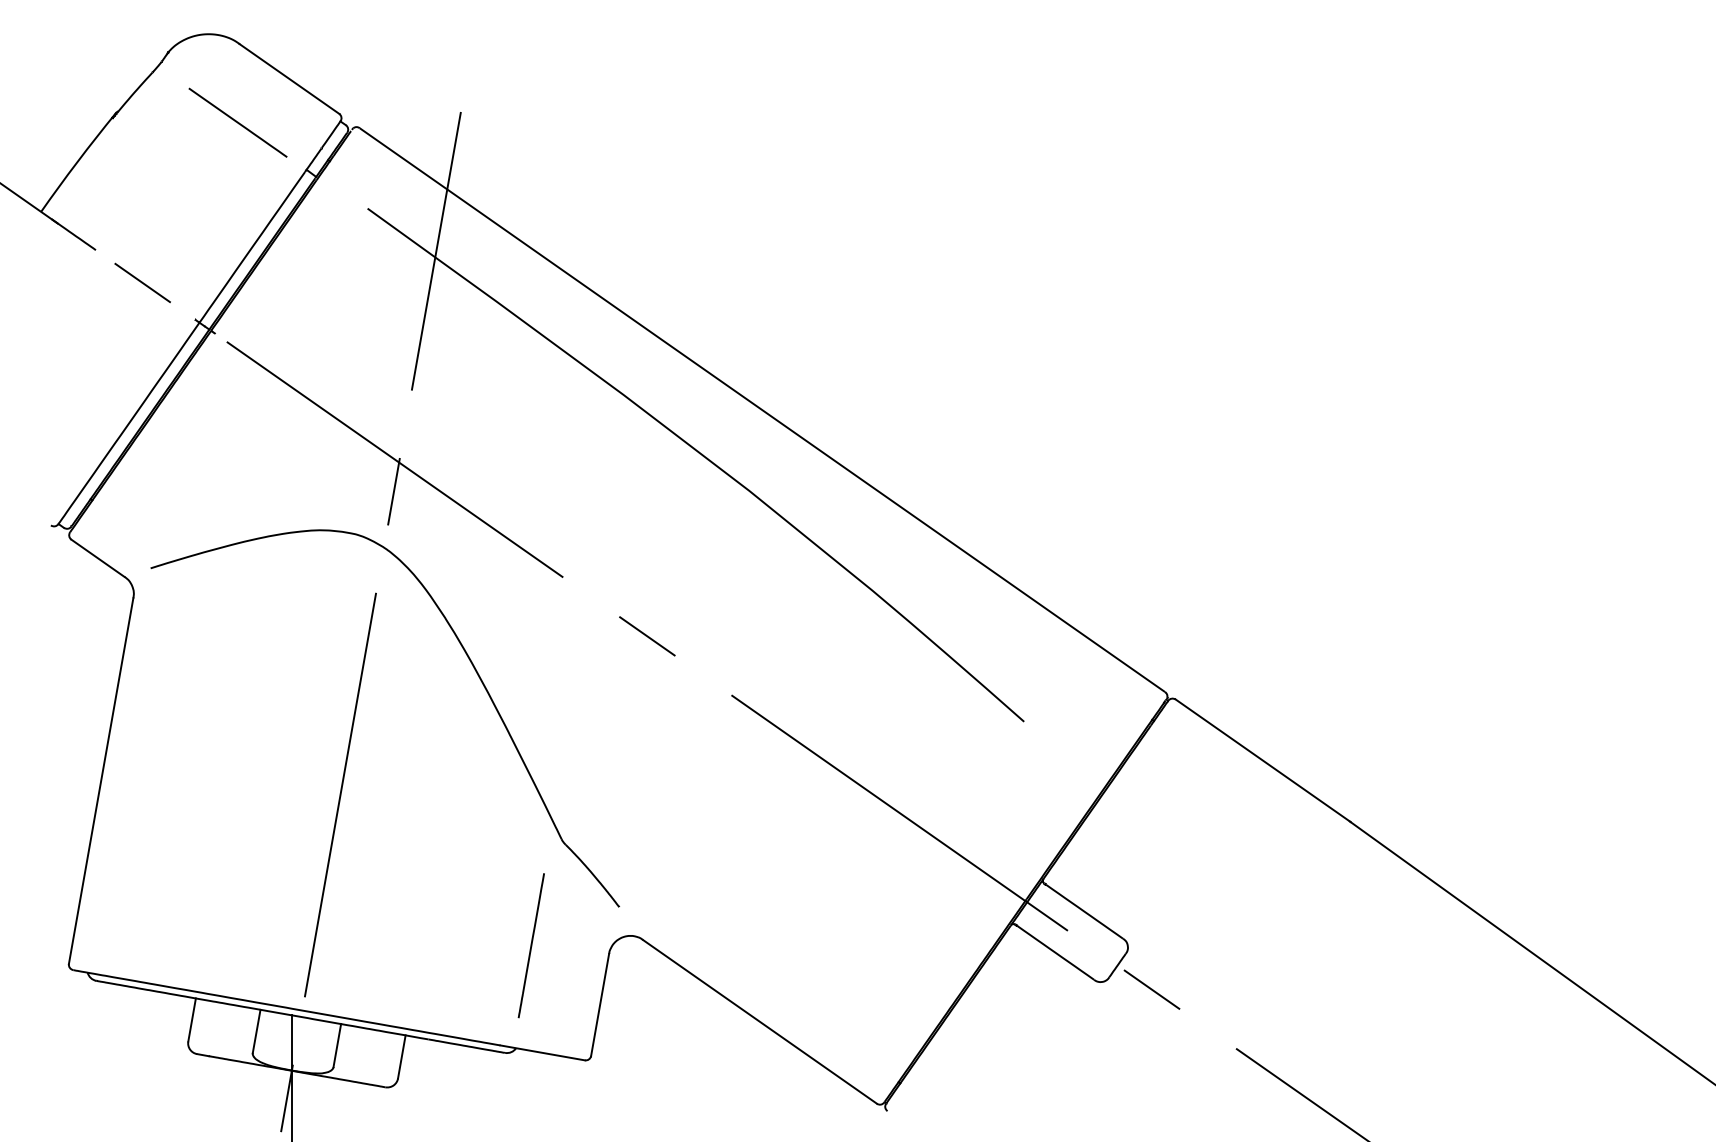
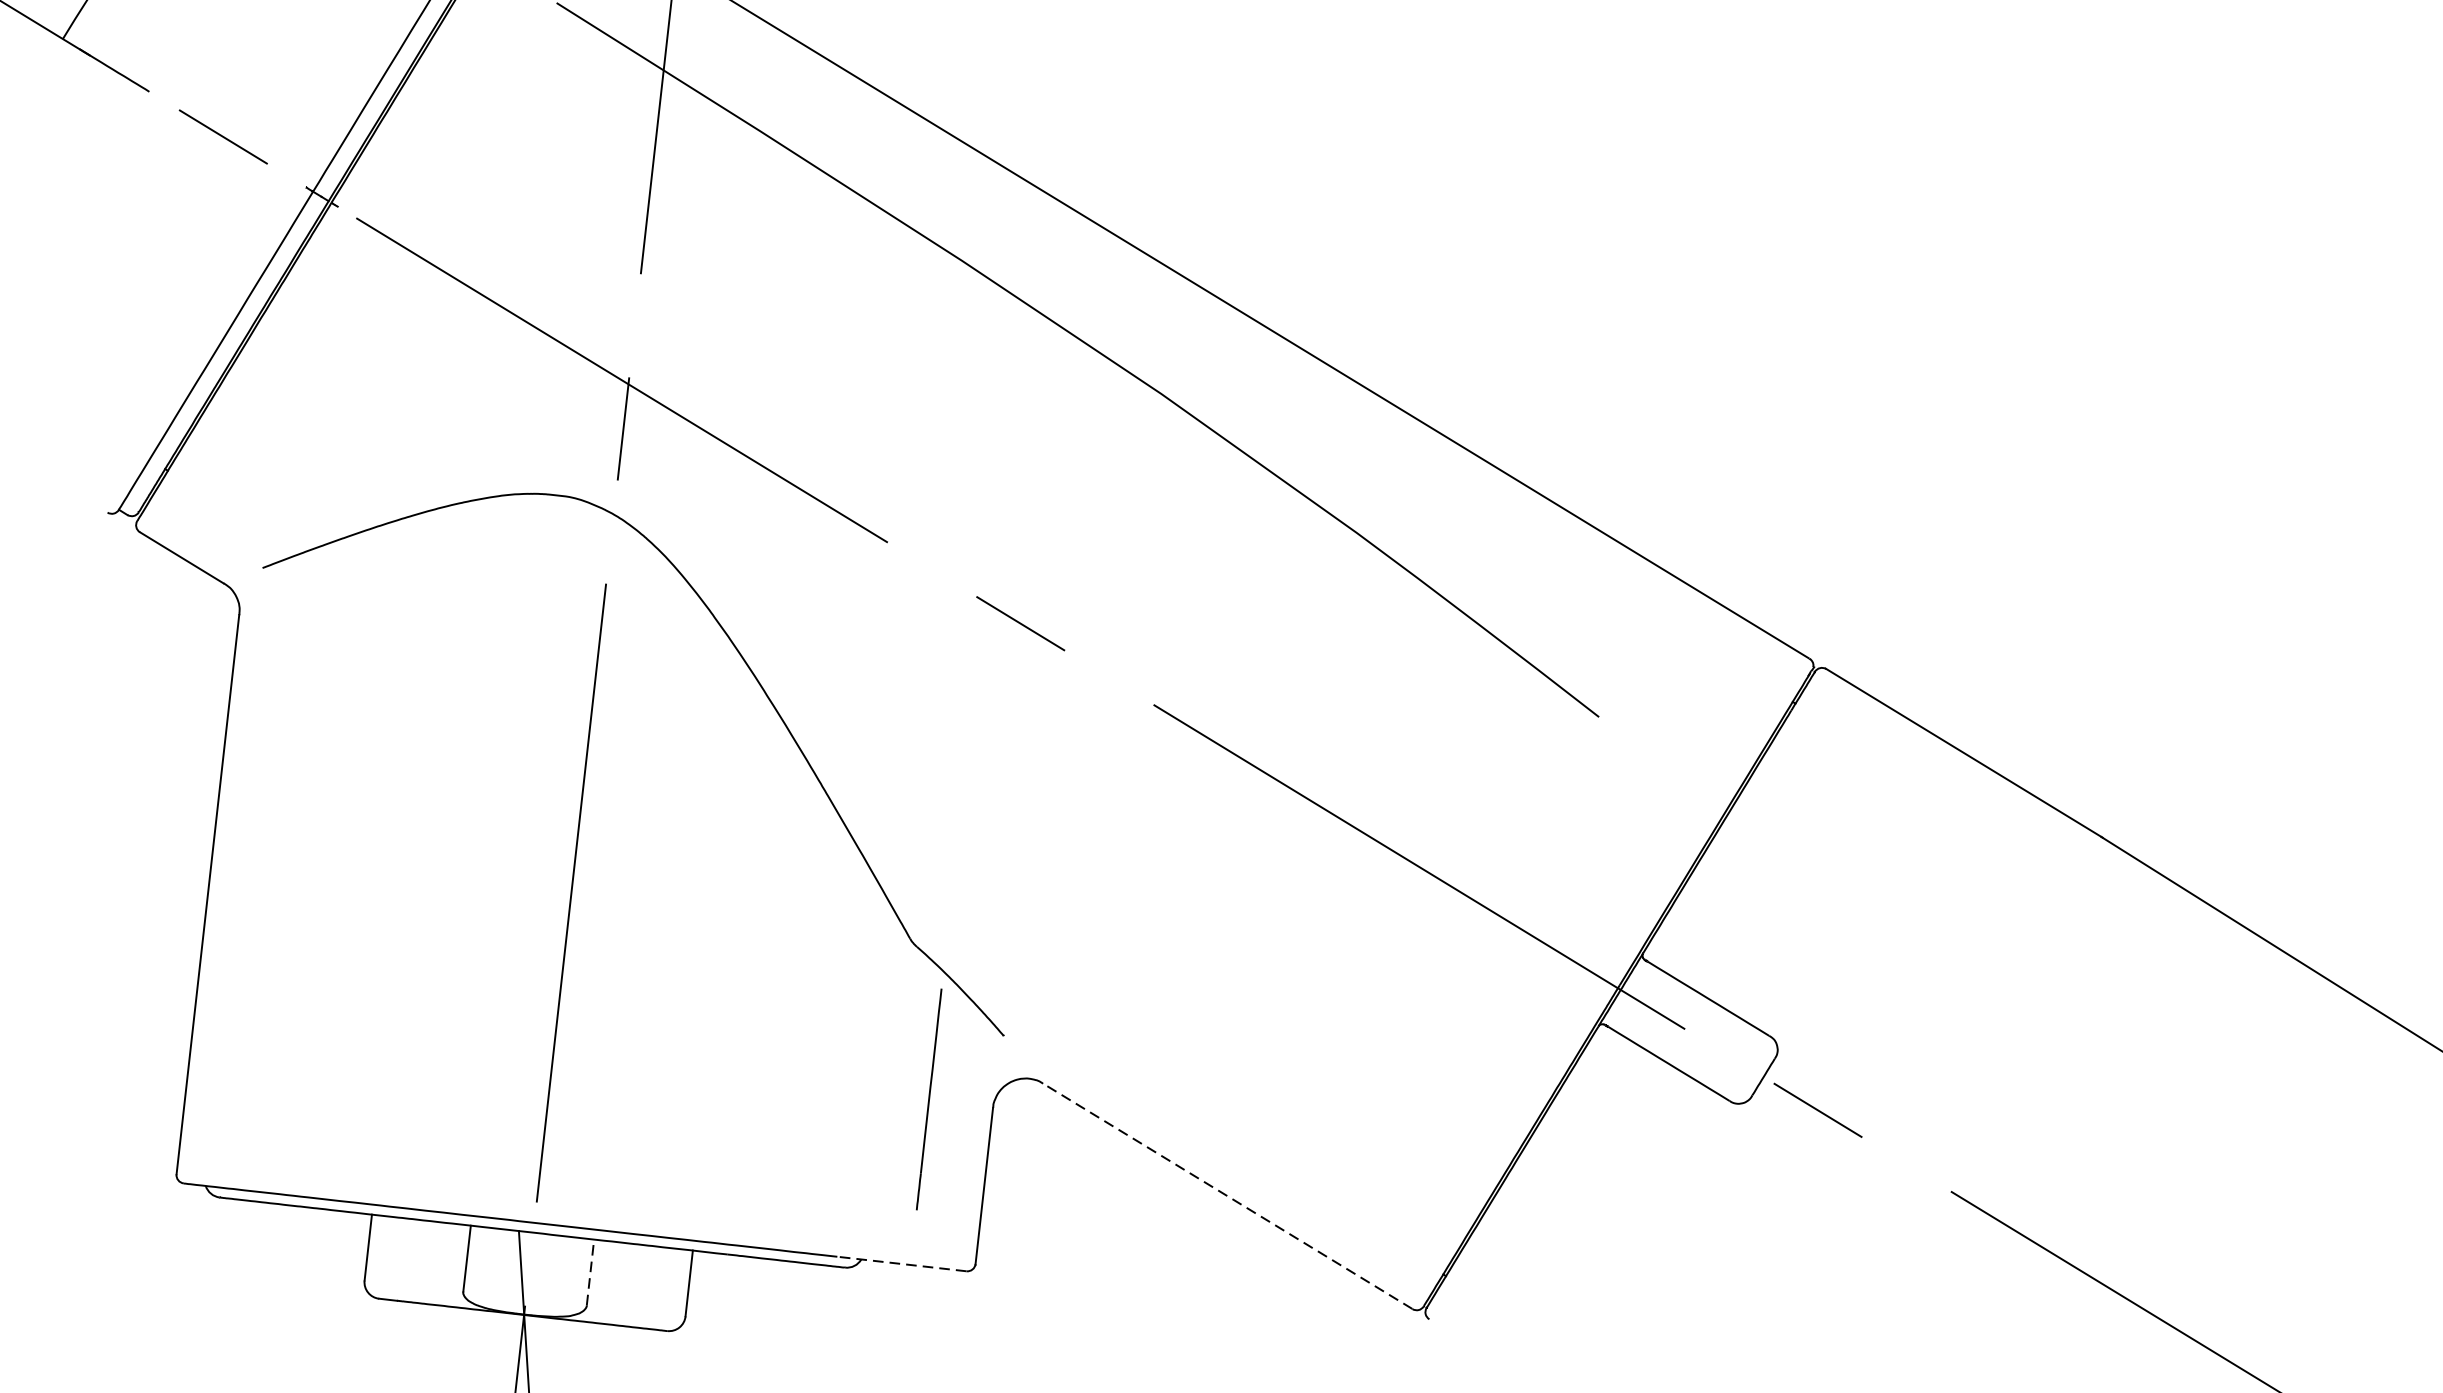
line: (530, 945) -> (927, 1099), moved
line: (759, 1021) -> (1227, 1195), solid -> dashed
line: (337, 1045) -> (590, 1272), solid -> dashed
line: (542, 1052) -> (901, 1263), solid -> dashed

